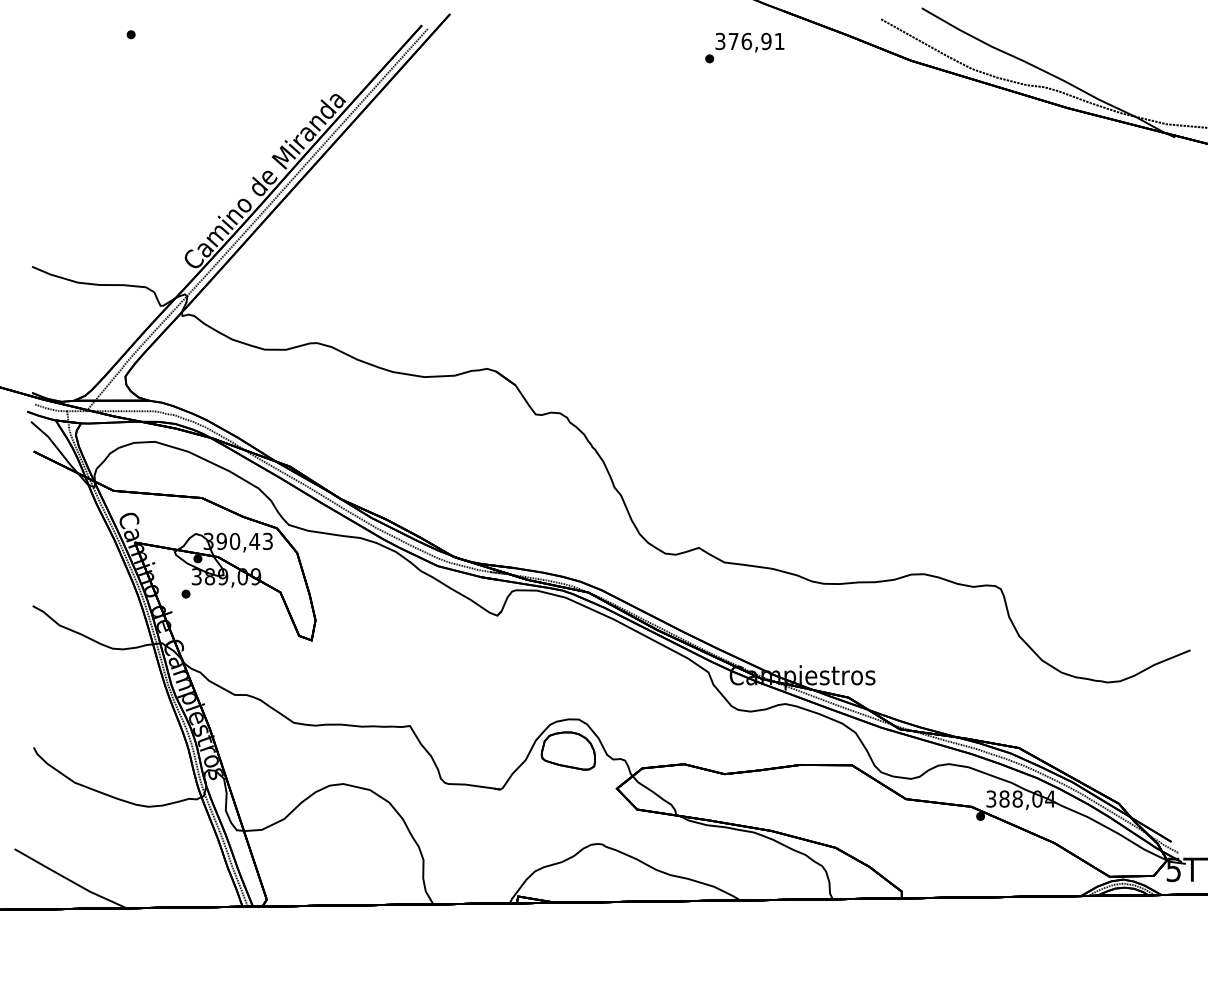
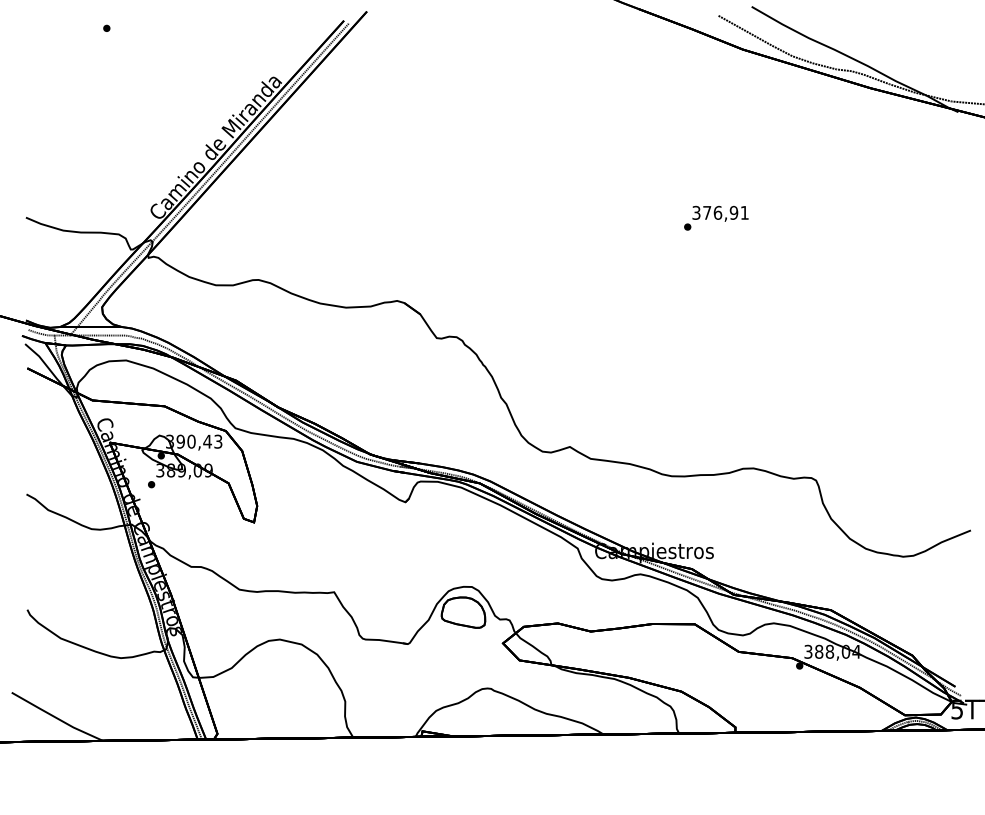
text: (744, 47) -> (716, 217), moved

